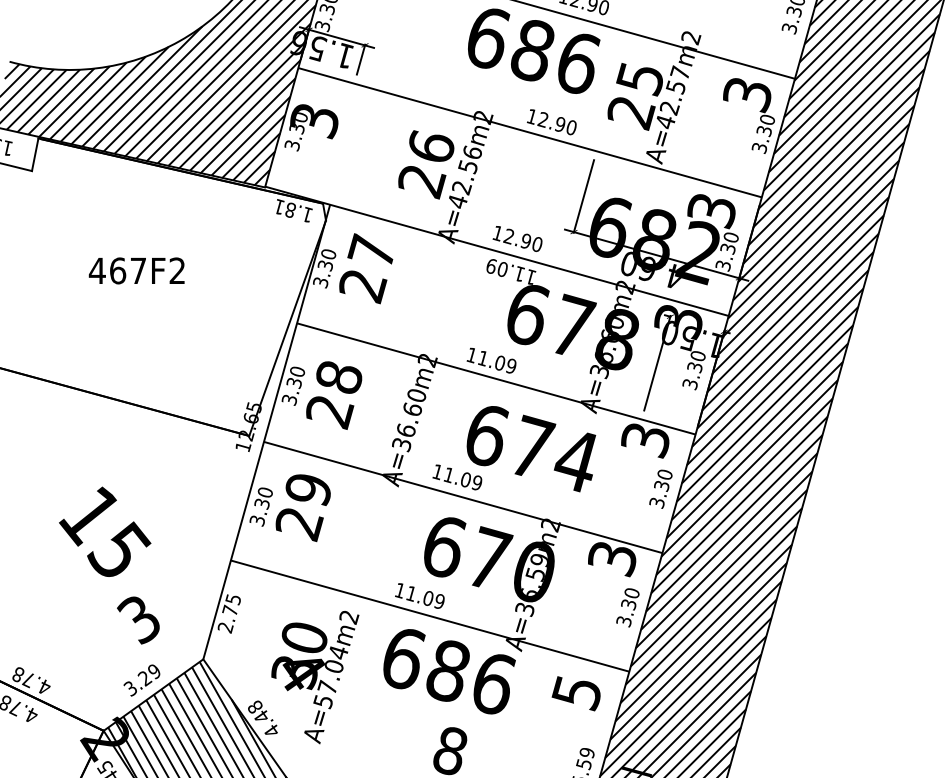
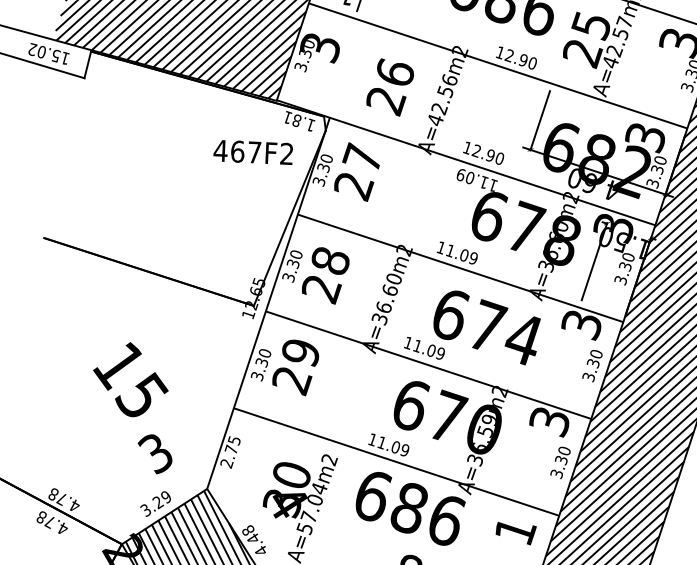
text: (426, 164) -> (390, 87), moved
text: (136, 270) -> (253, 152), moved
text: (576, 693) -> (514, 531), 5 -> 1

